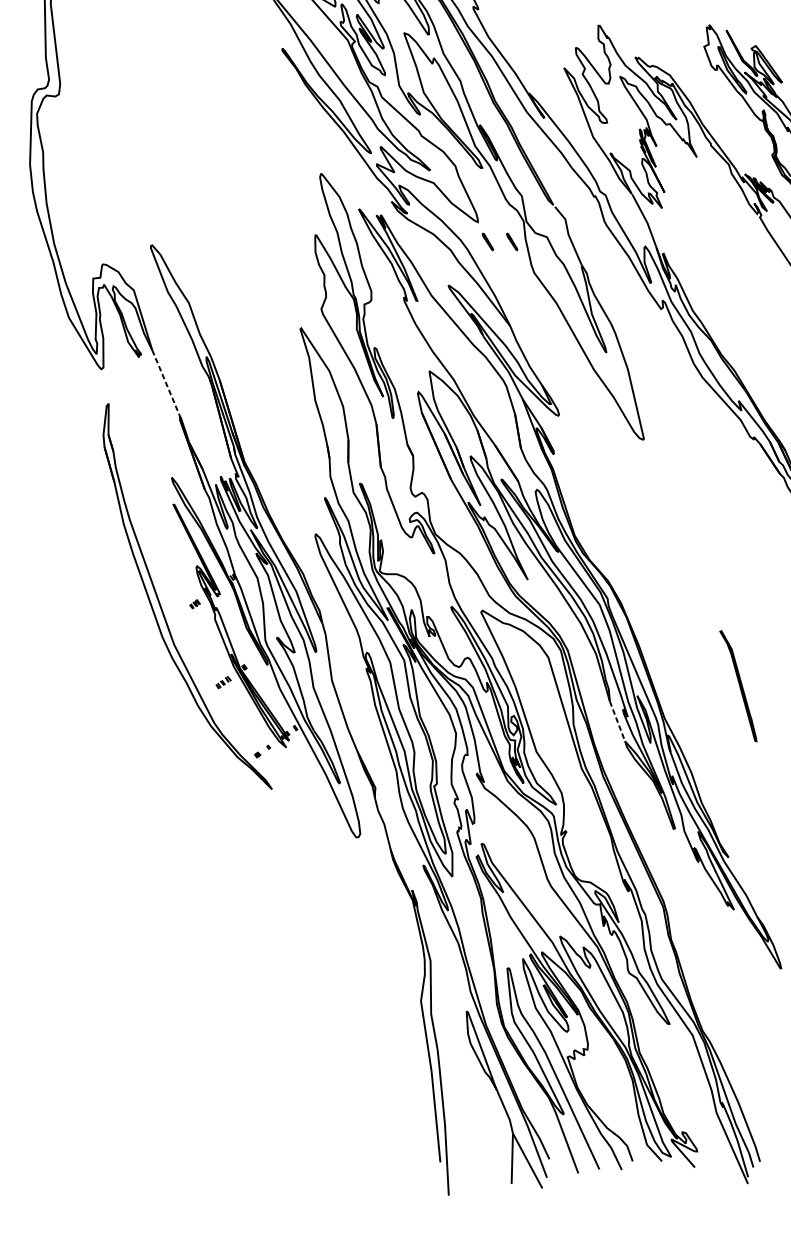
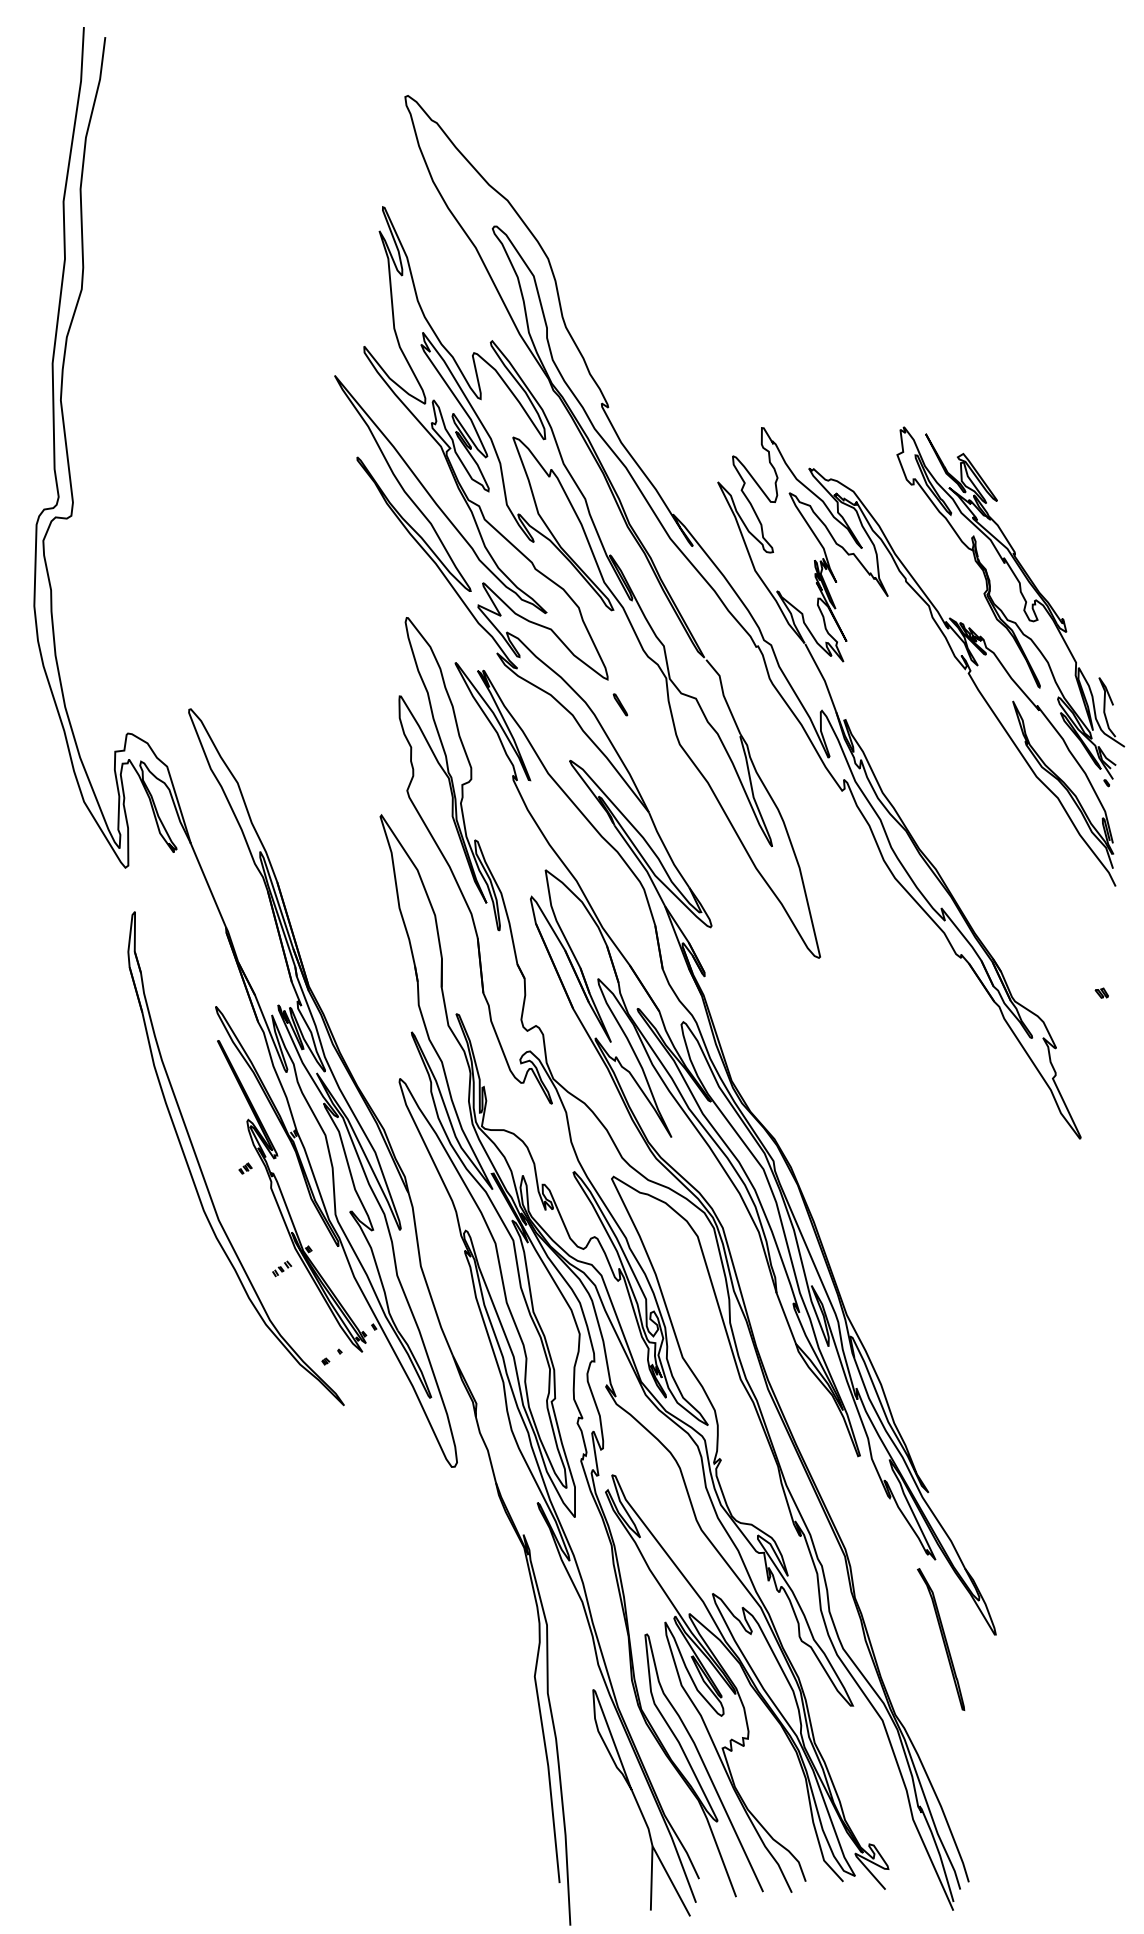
part: (512, 241) -> (651, 704), removed
line: (166, 383) -> (208, 885), dashed -> solid
part: (738, 686) -> (941, 1639), moved
line: (617, 721) -> (786, 1318), dashed -> solid

